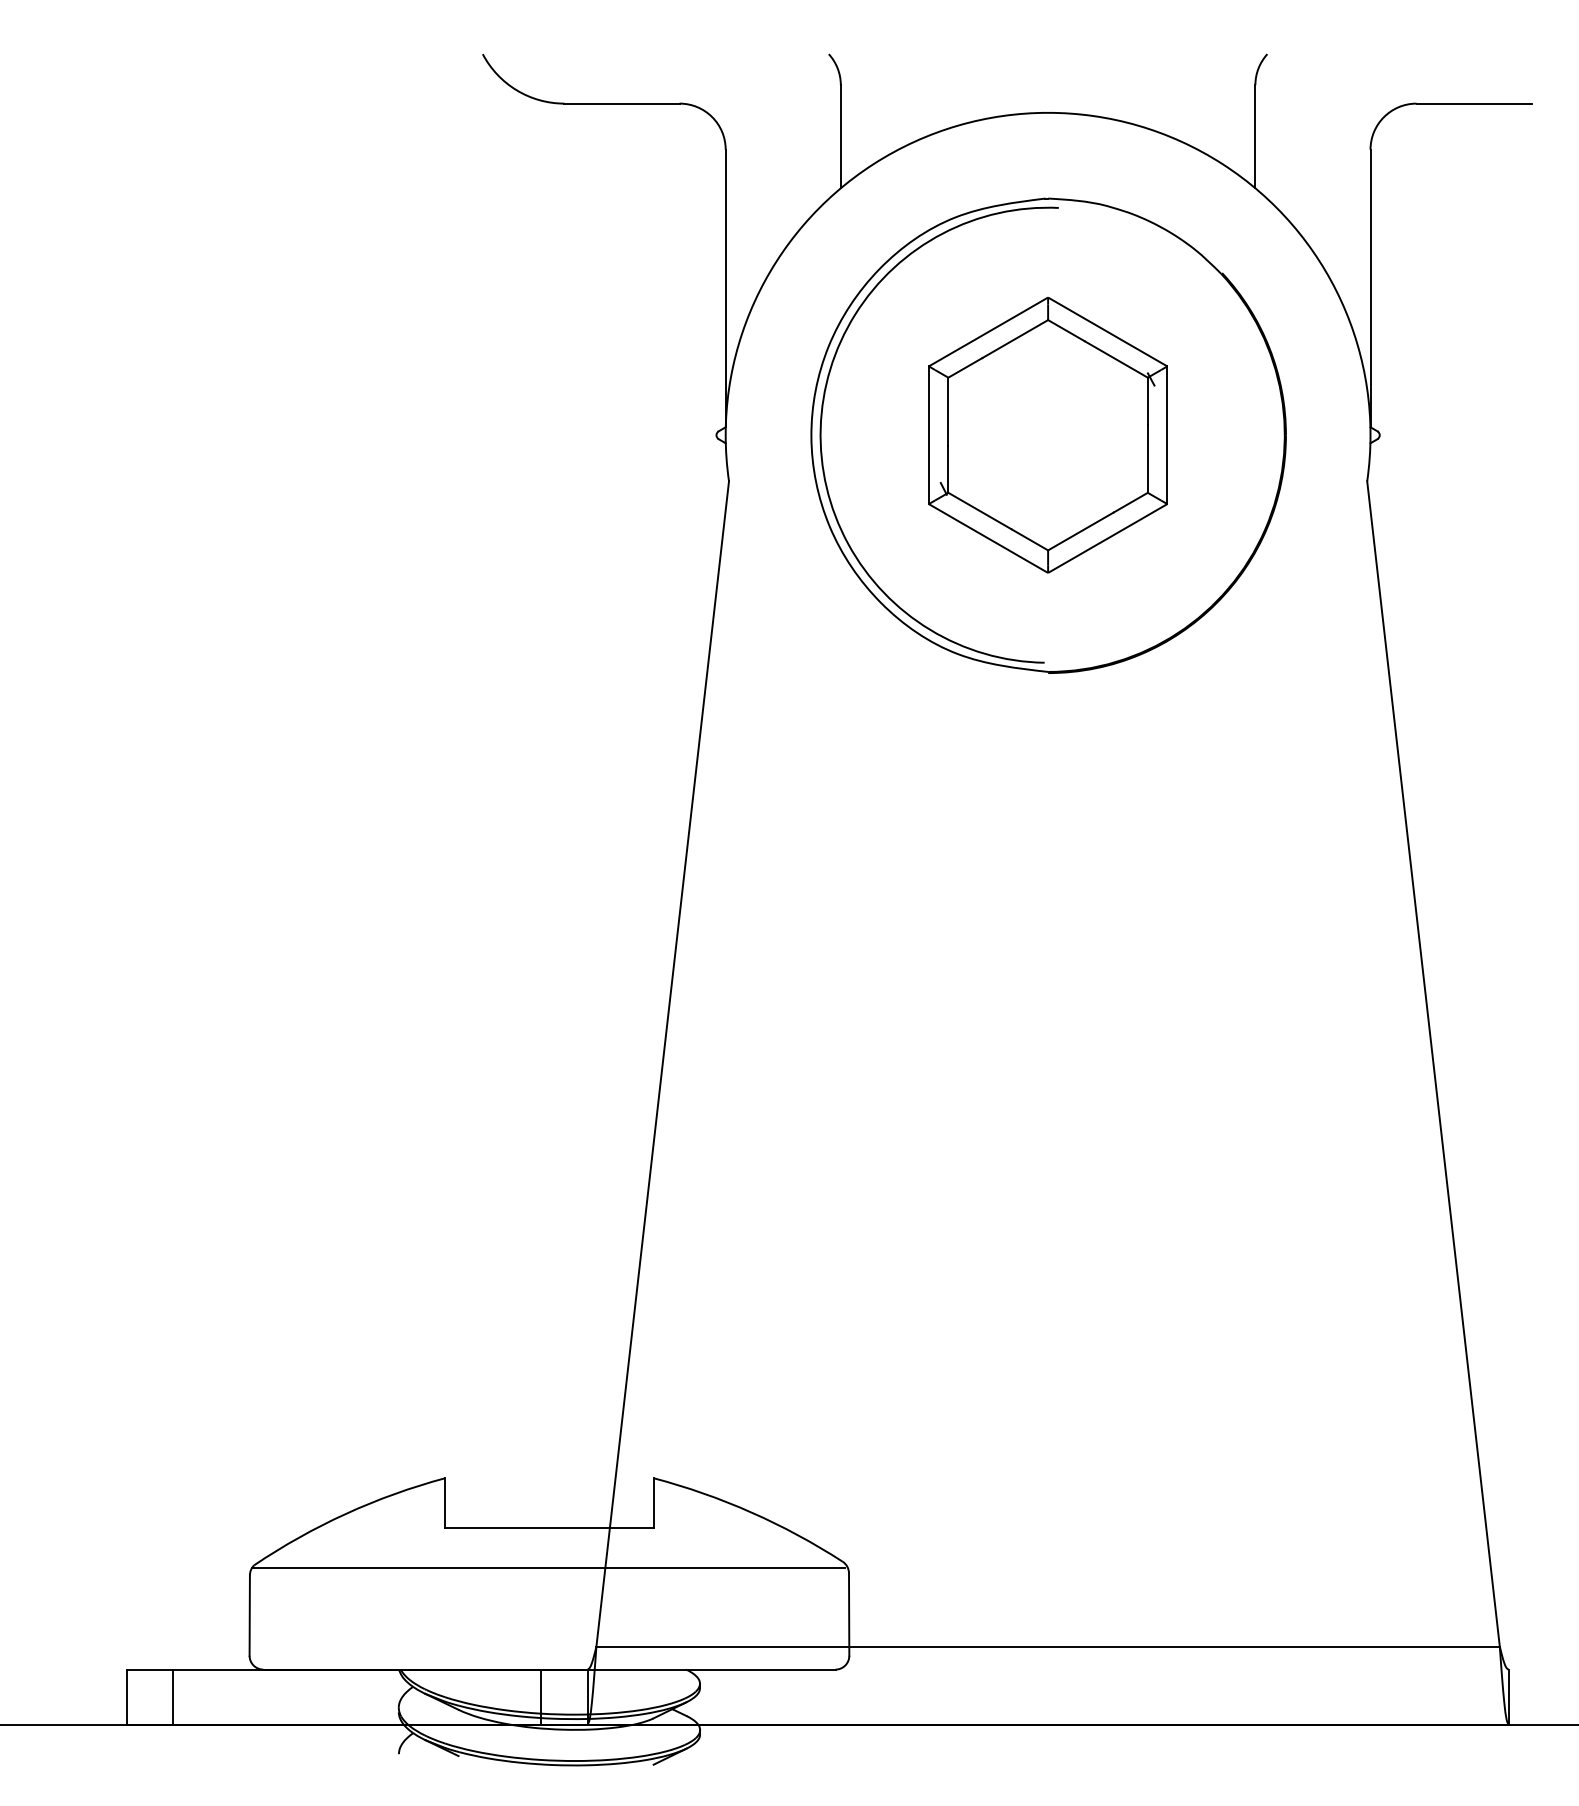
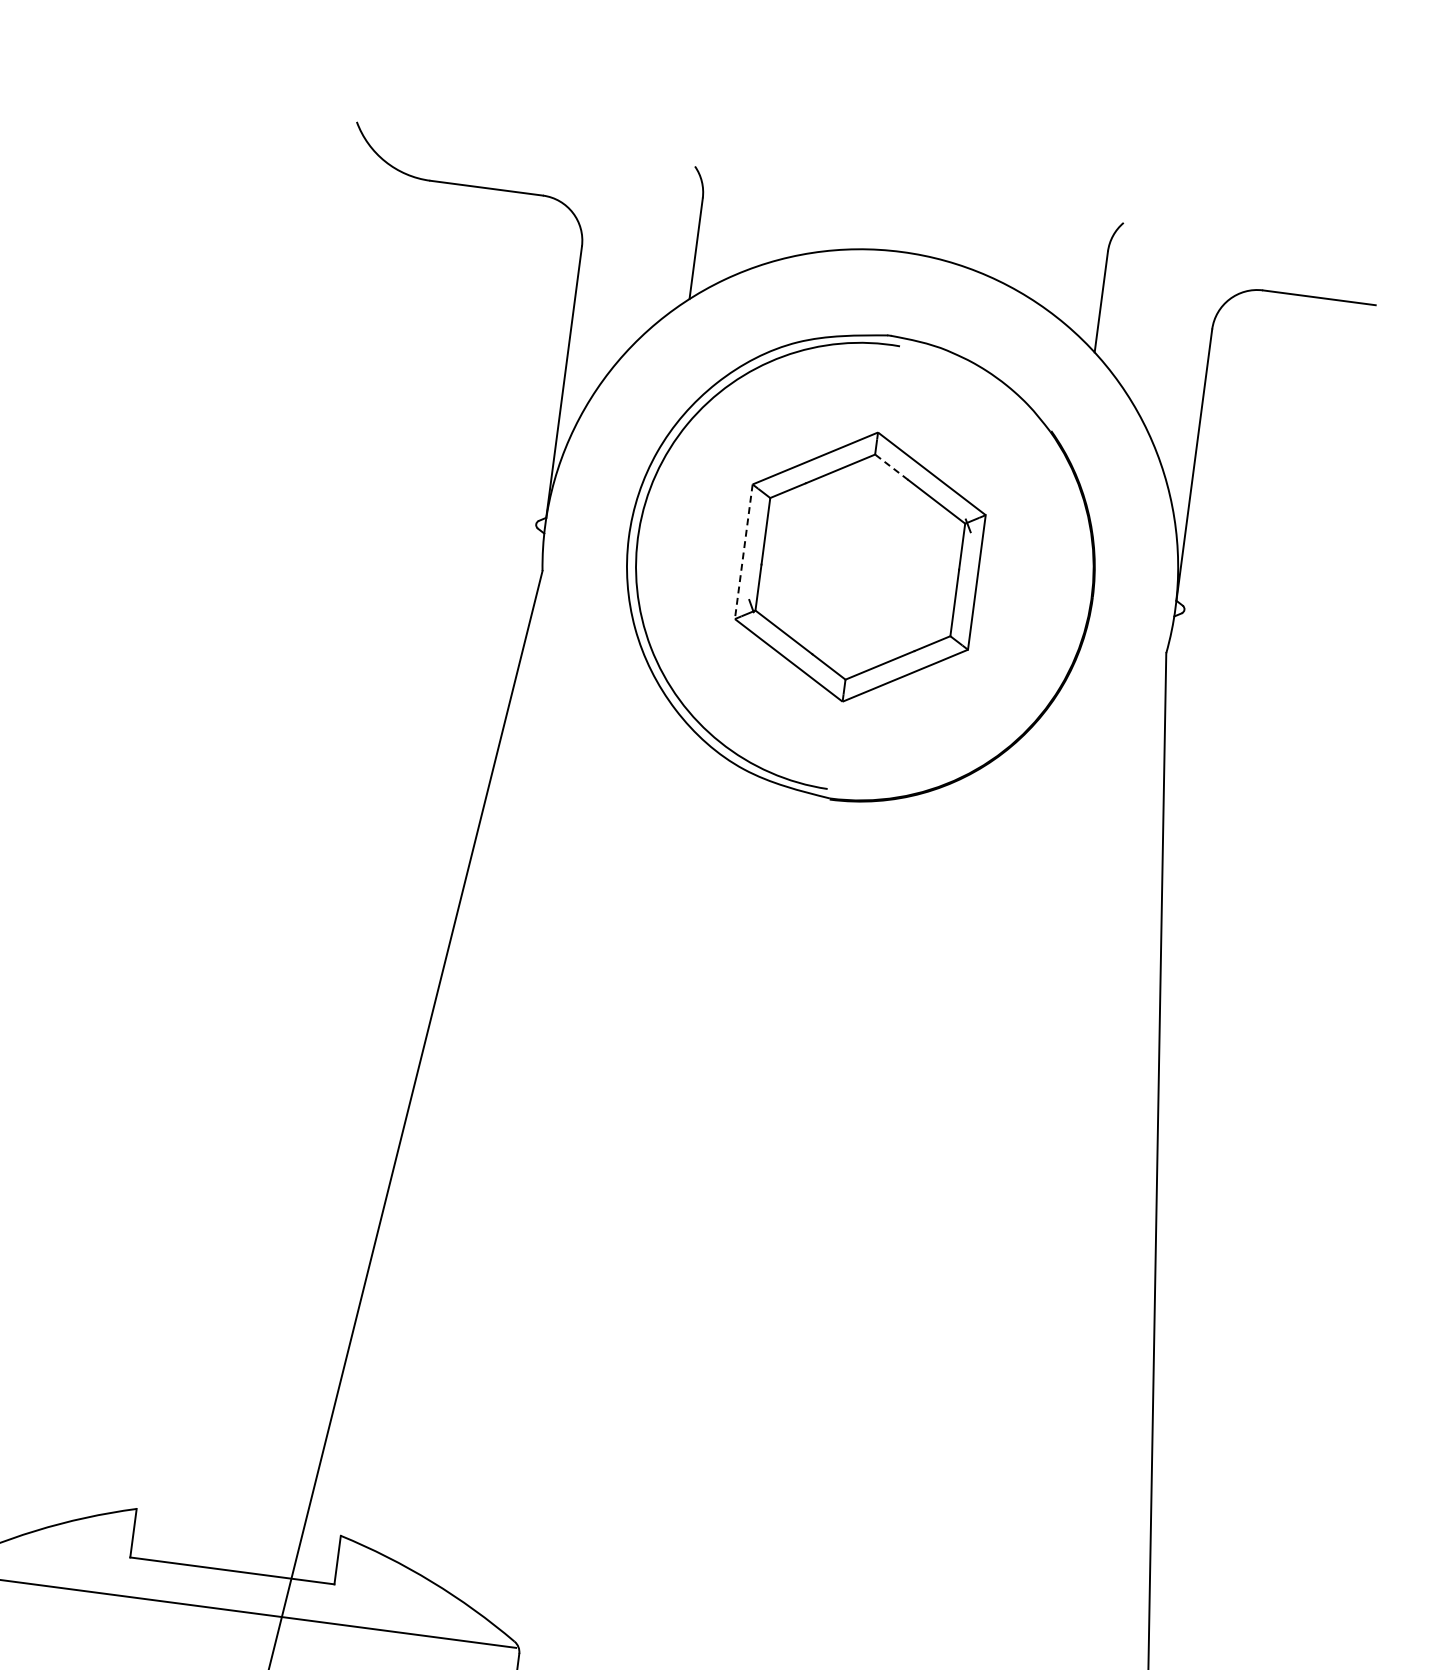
line: (1065, 330) -> (890, 466), solid -> dashed
line: (928, 435) -> (743, 551), solid -> dashed

